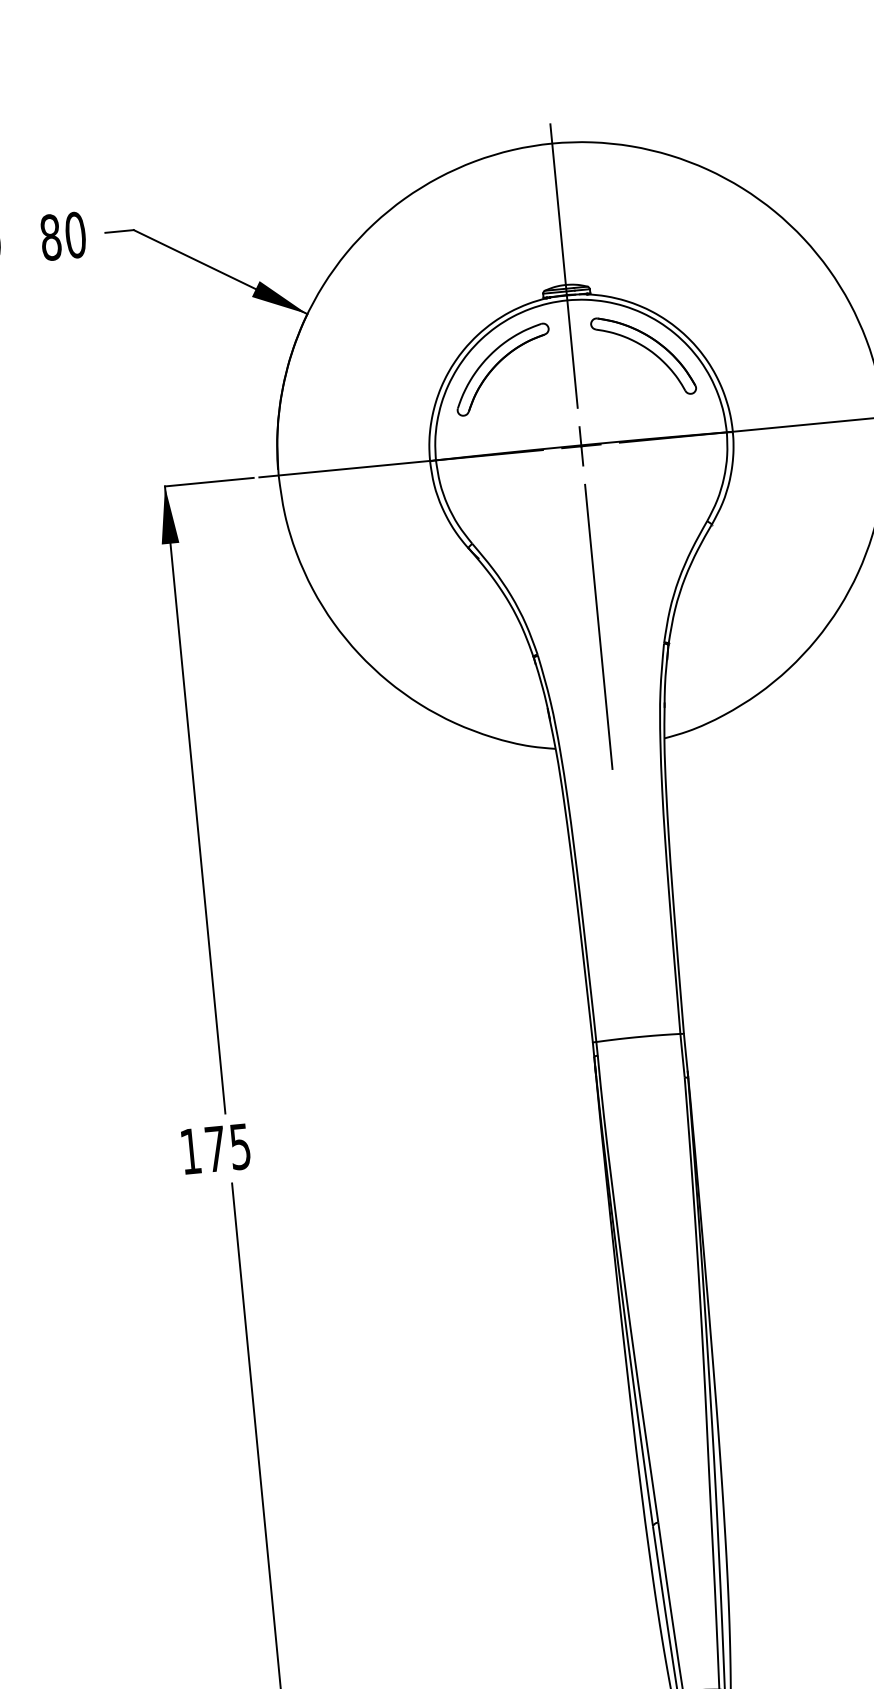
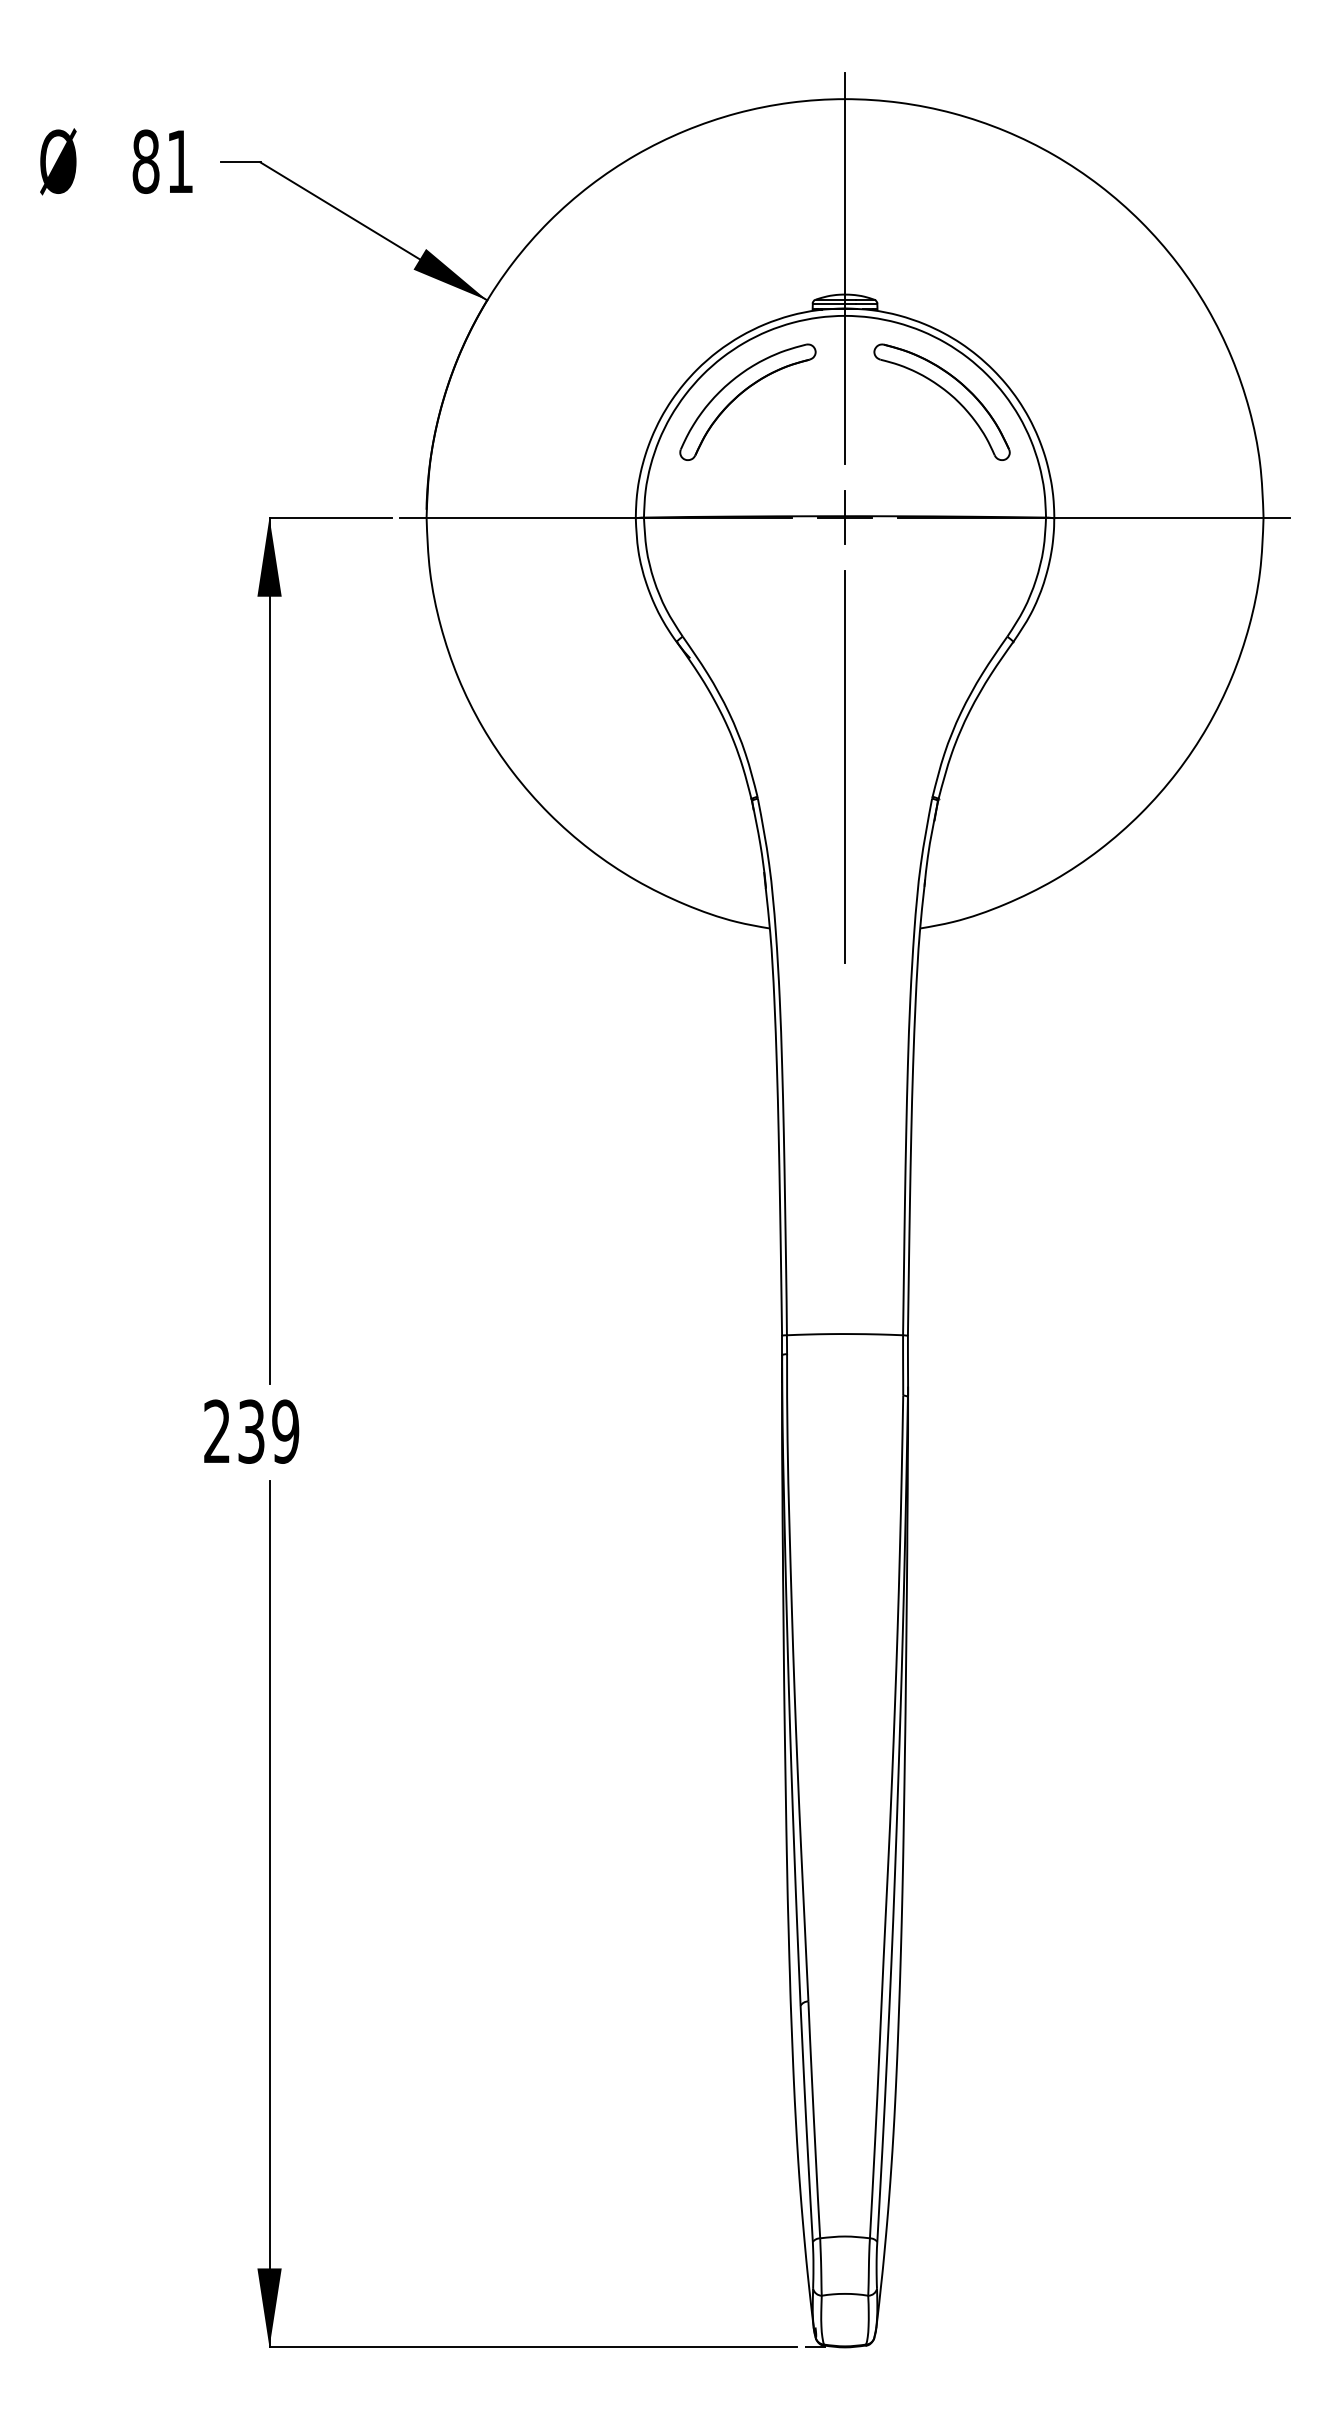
text: (75, 235) -> (179, 161), 80 -> 81
text: (215, 1148) -> (251, 1431), 175 -> 239

